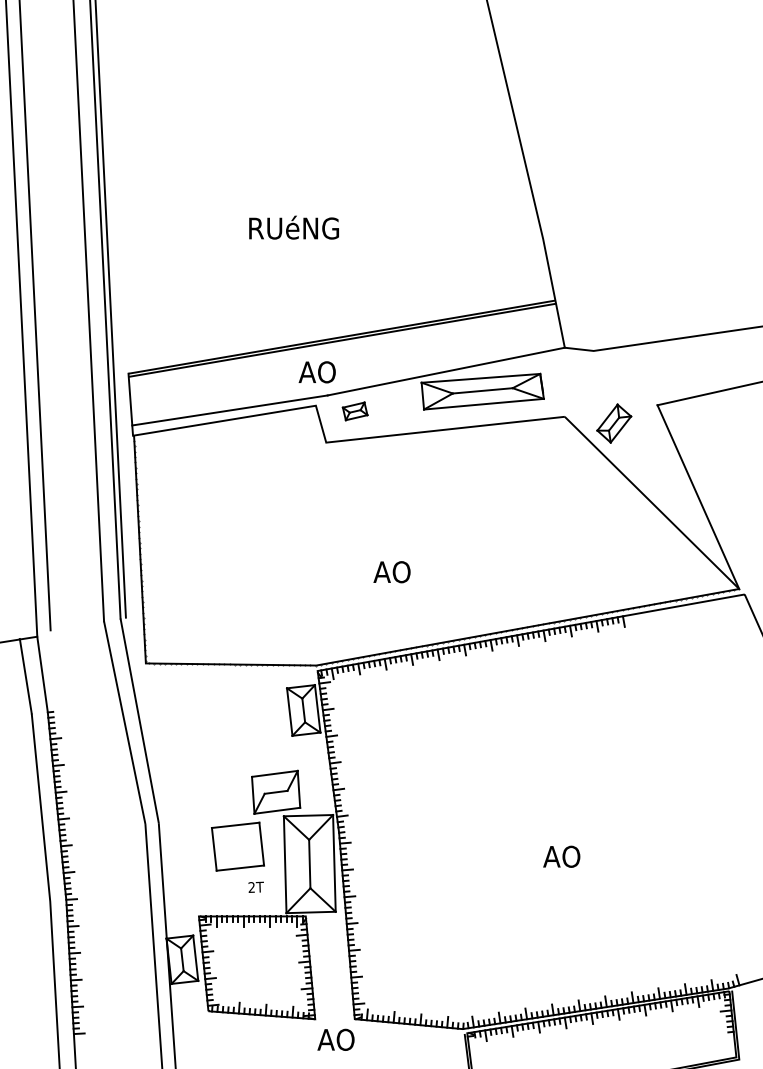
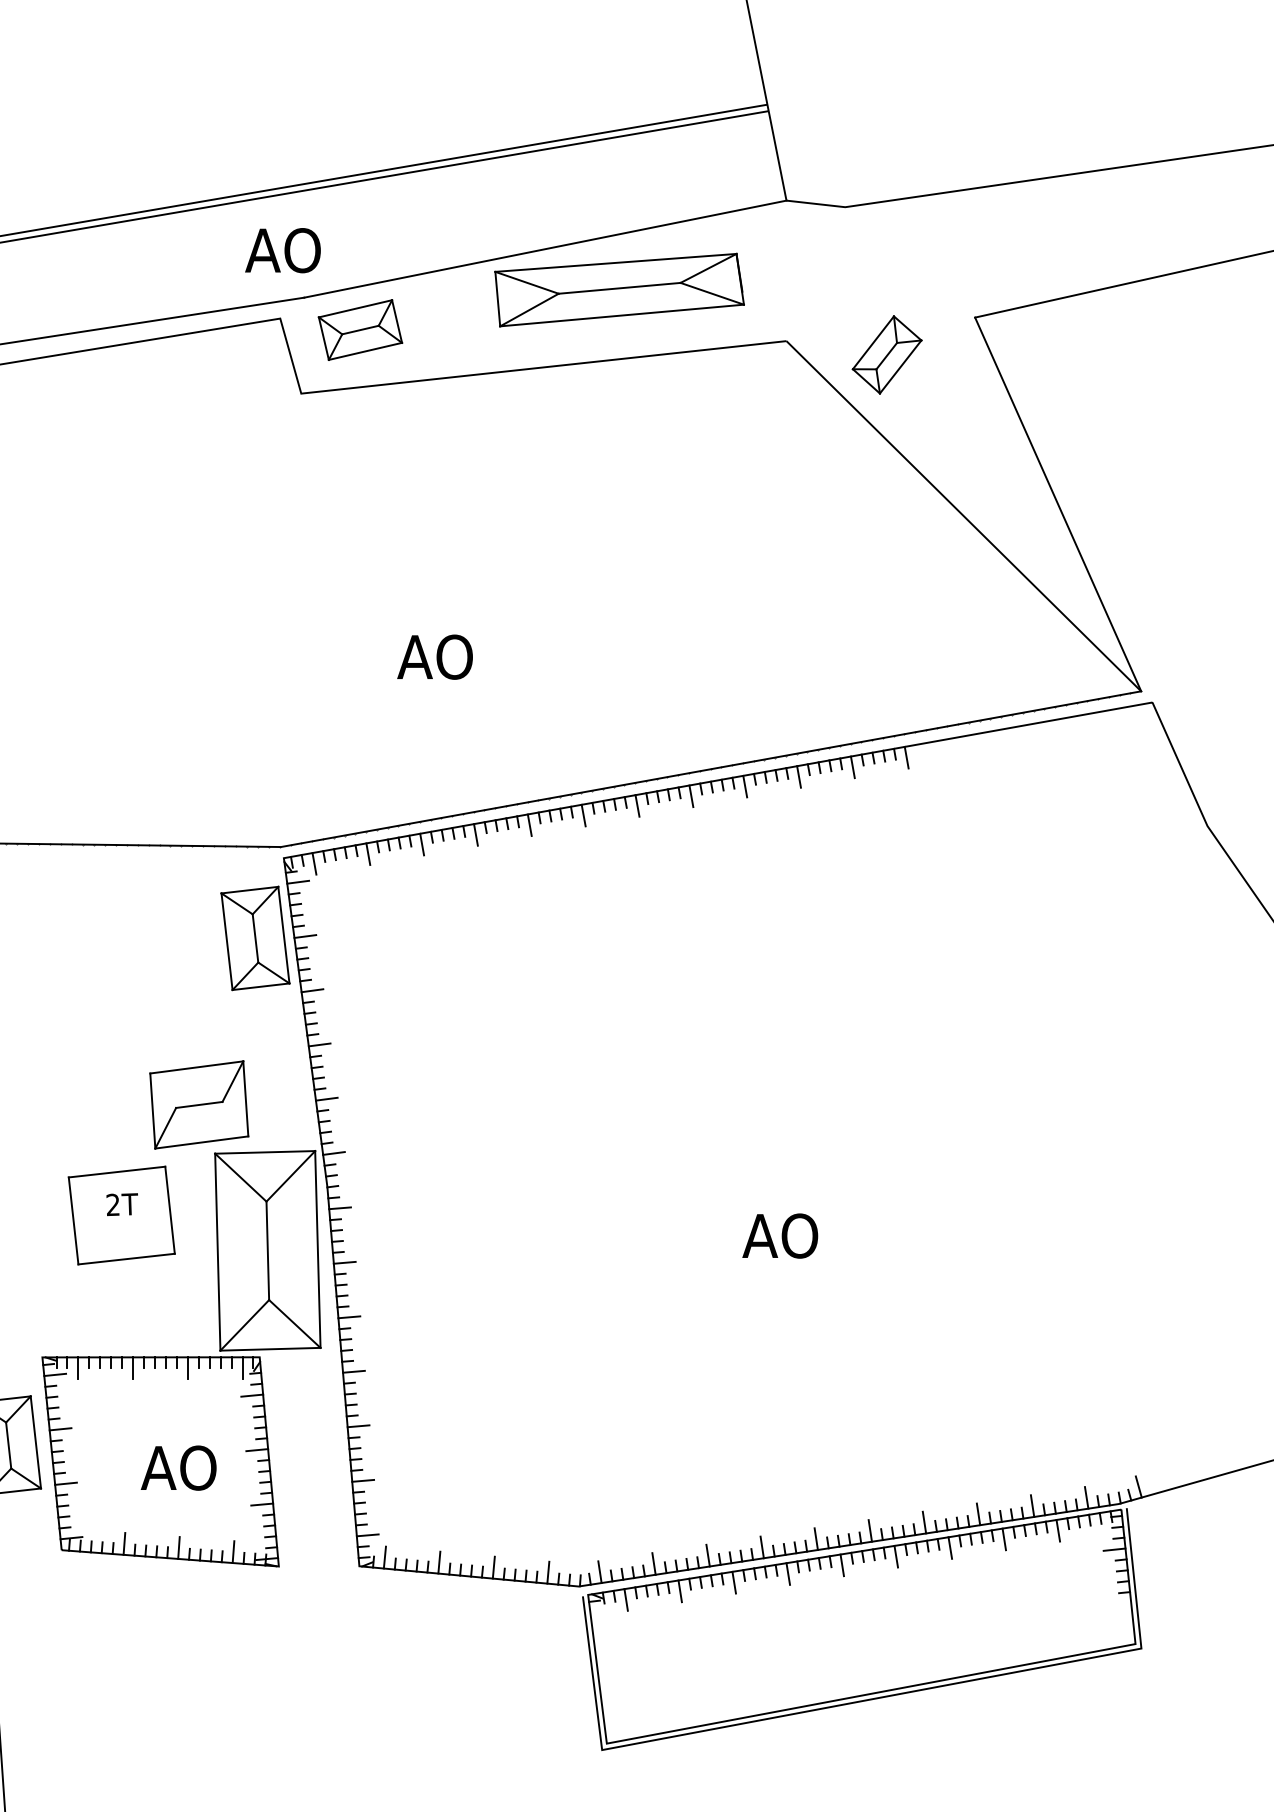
part: (354, 411) -> (358, 330), size x1.67
text: (255, 886) -> (120, 1202), moved
text: (335, 1039) -> (177, 1467), moved

